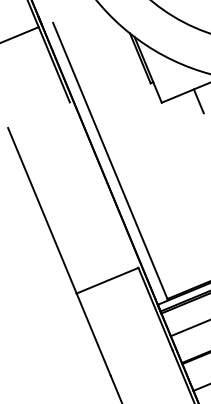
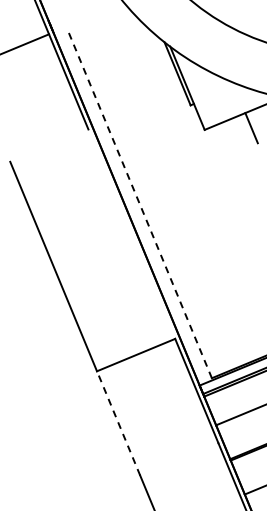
line: (110, 160) -> (139, 203), solid -> dashed
line: (93, 333) -> (118, 422), solid -> dashed

